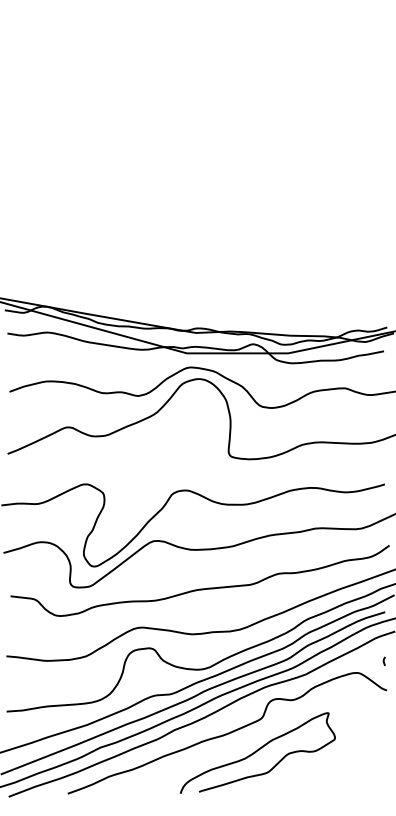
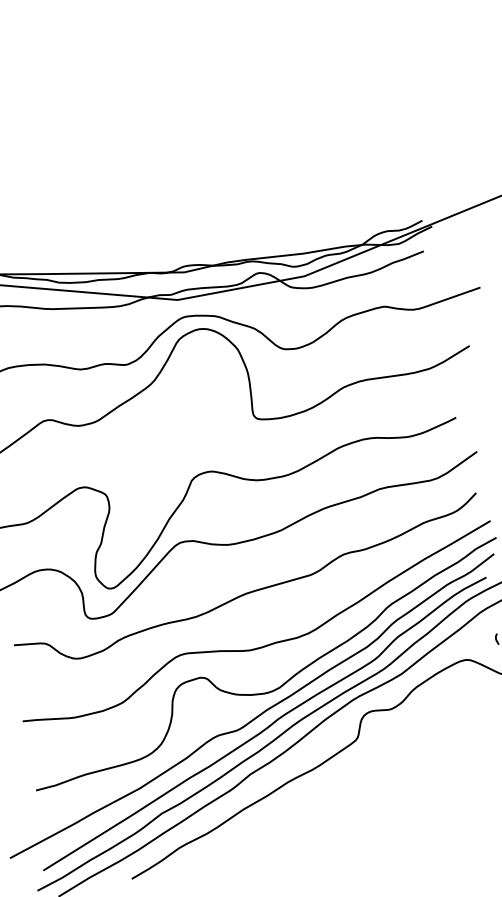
curve: (257, 751) -> (359, 781), removed

